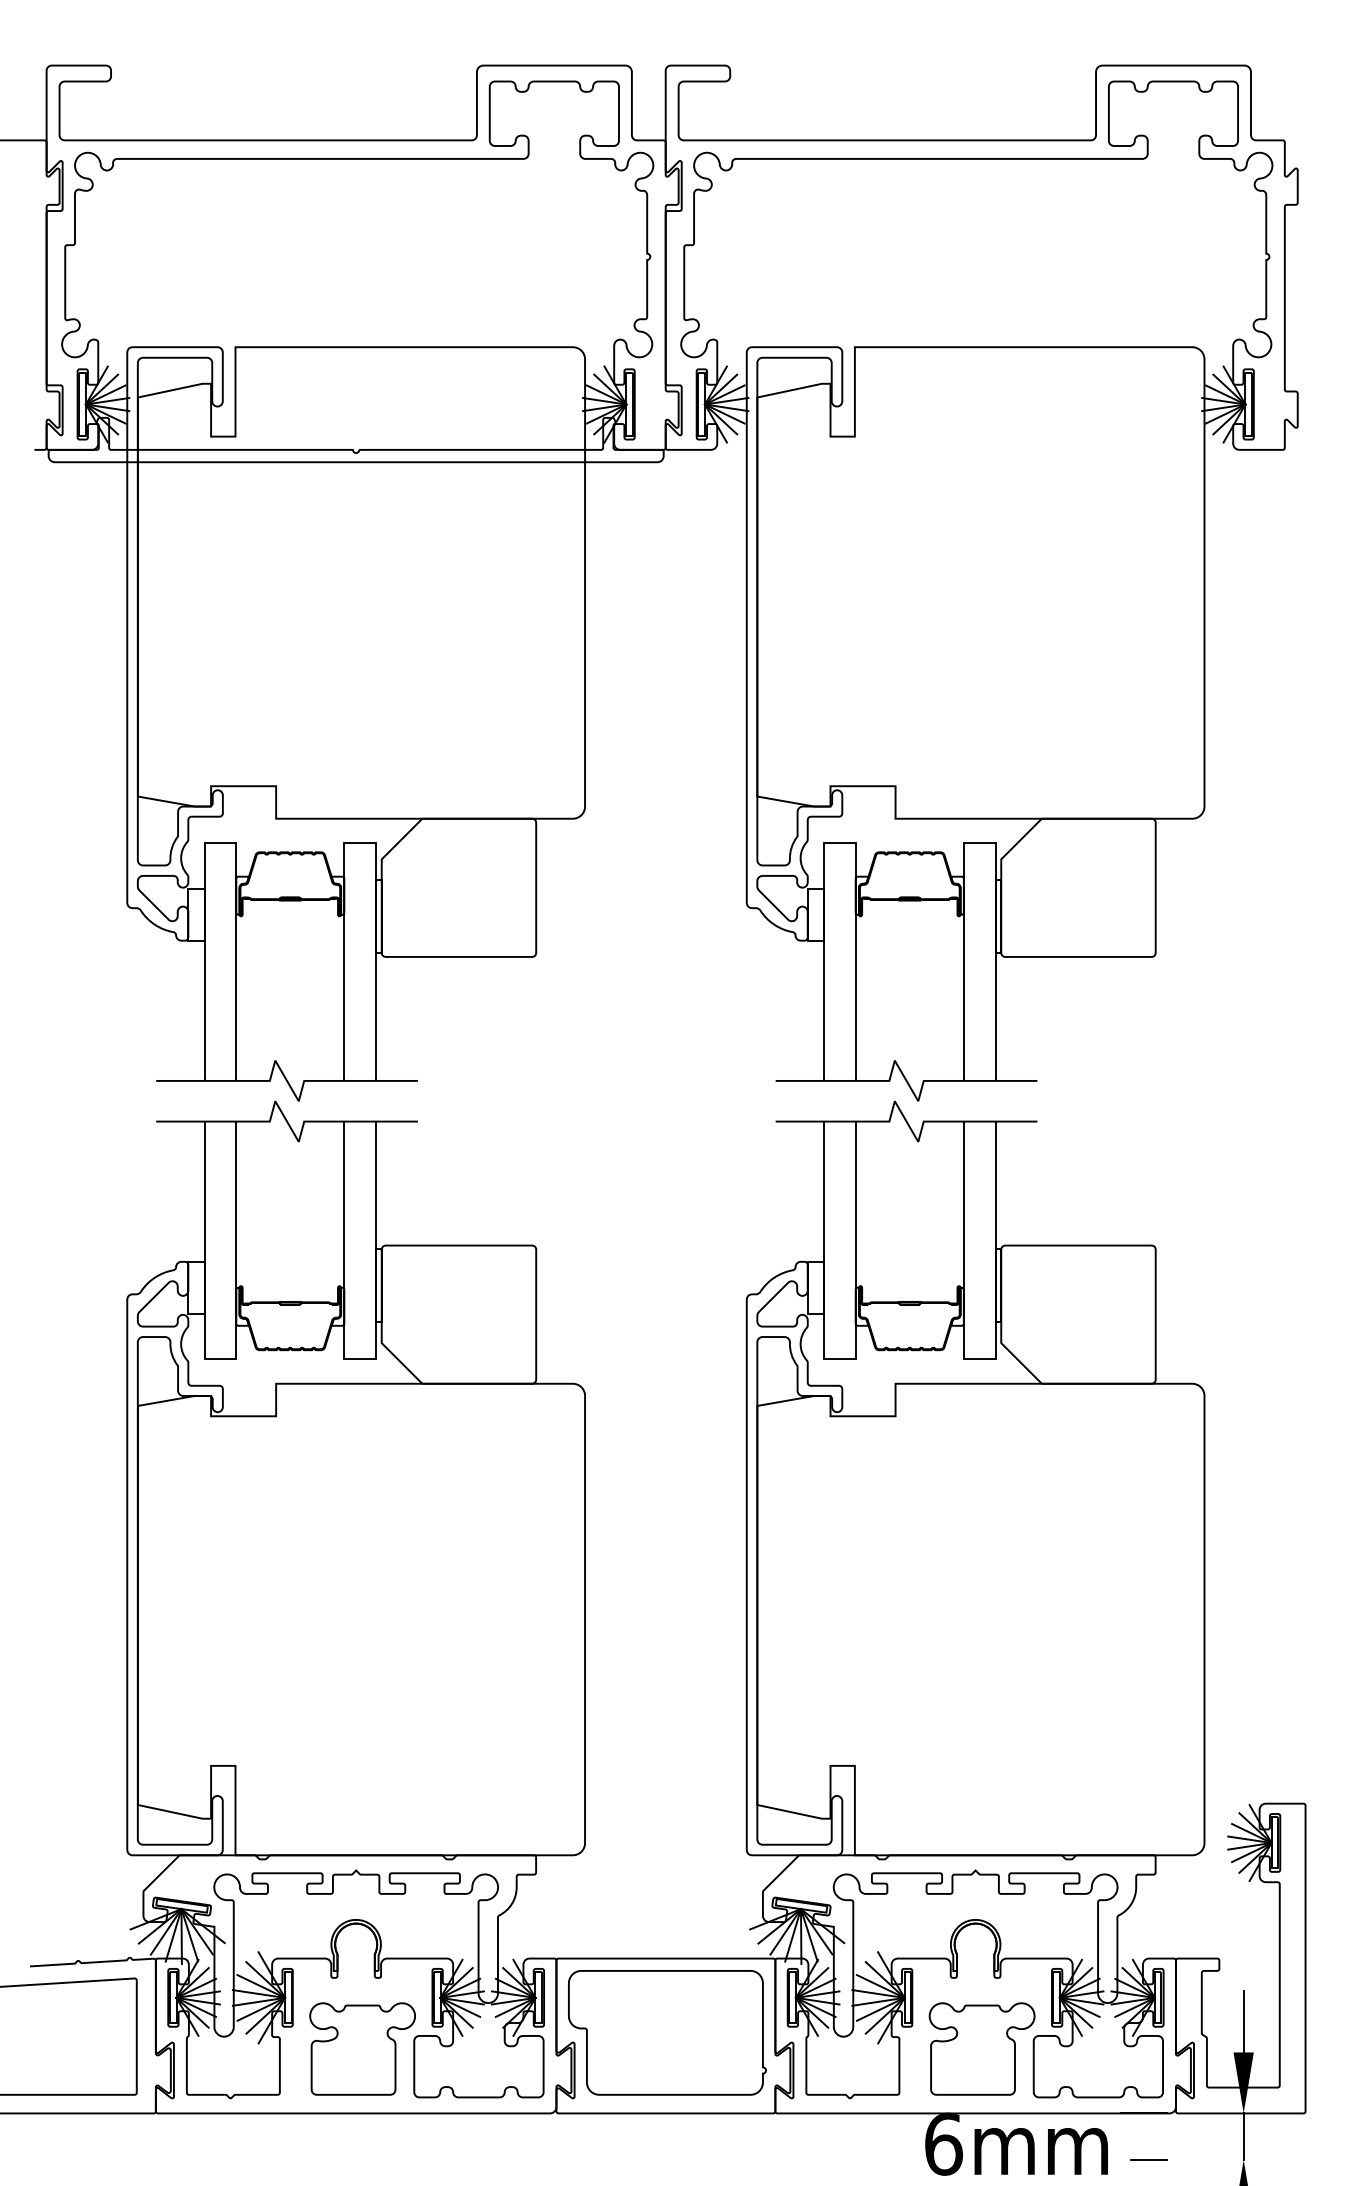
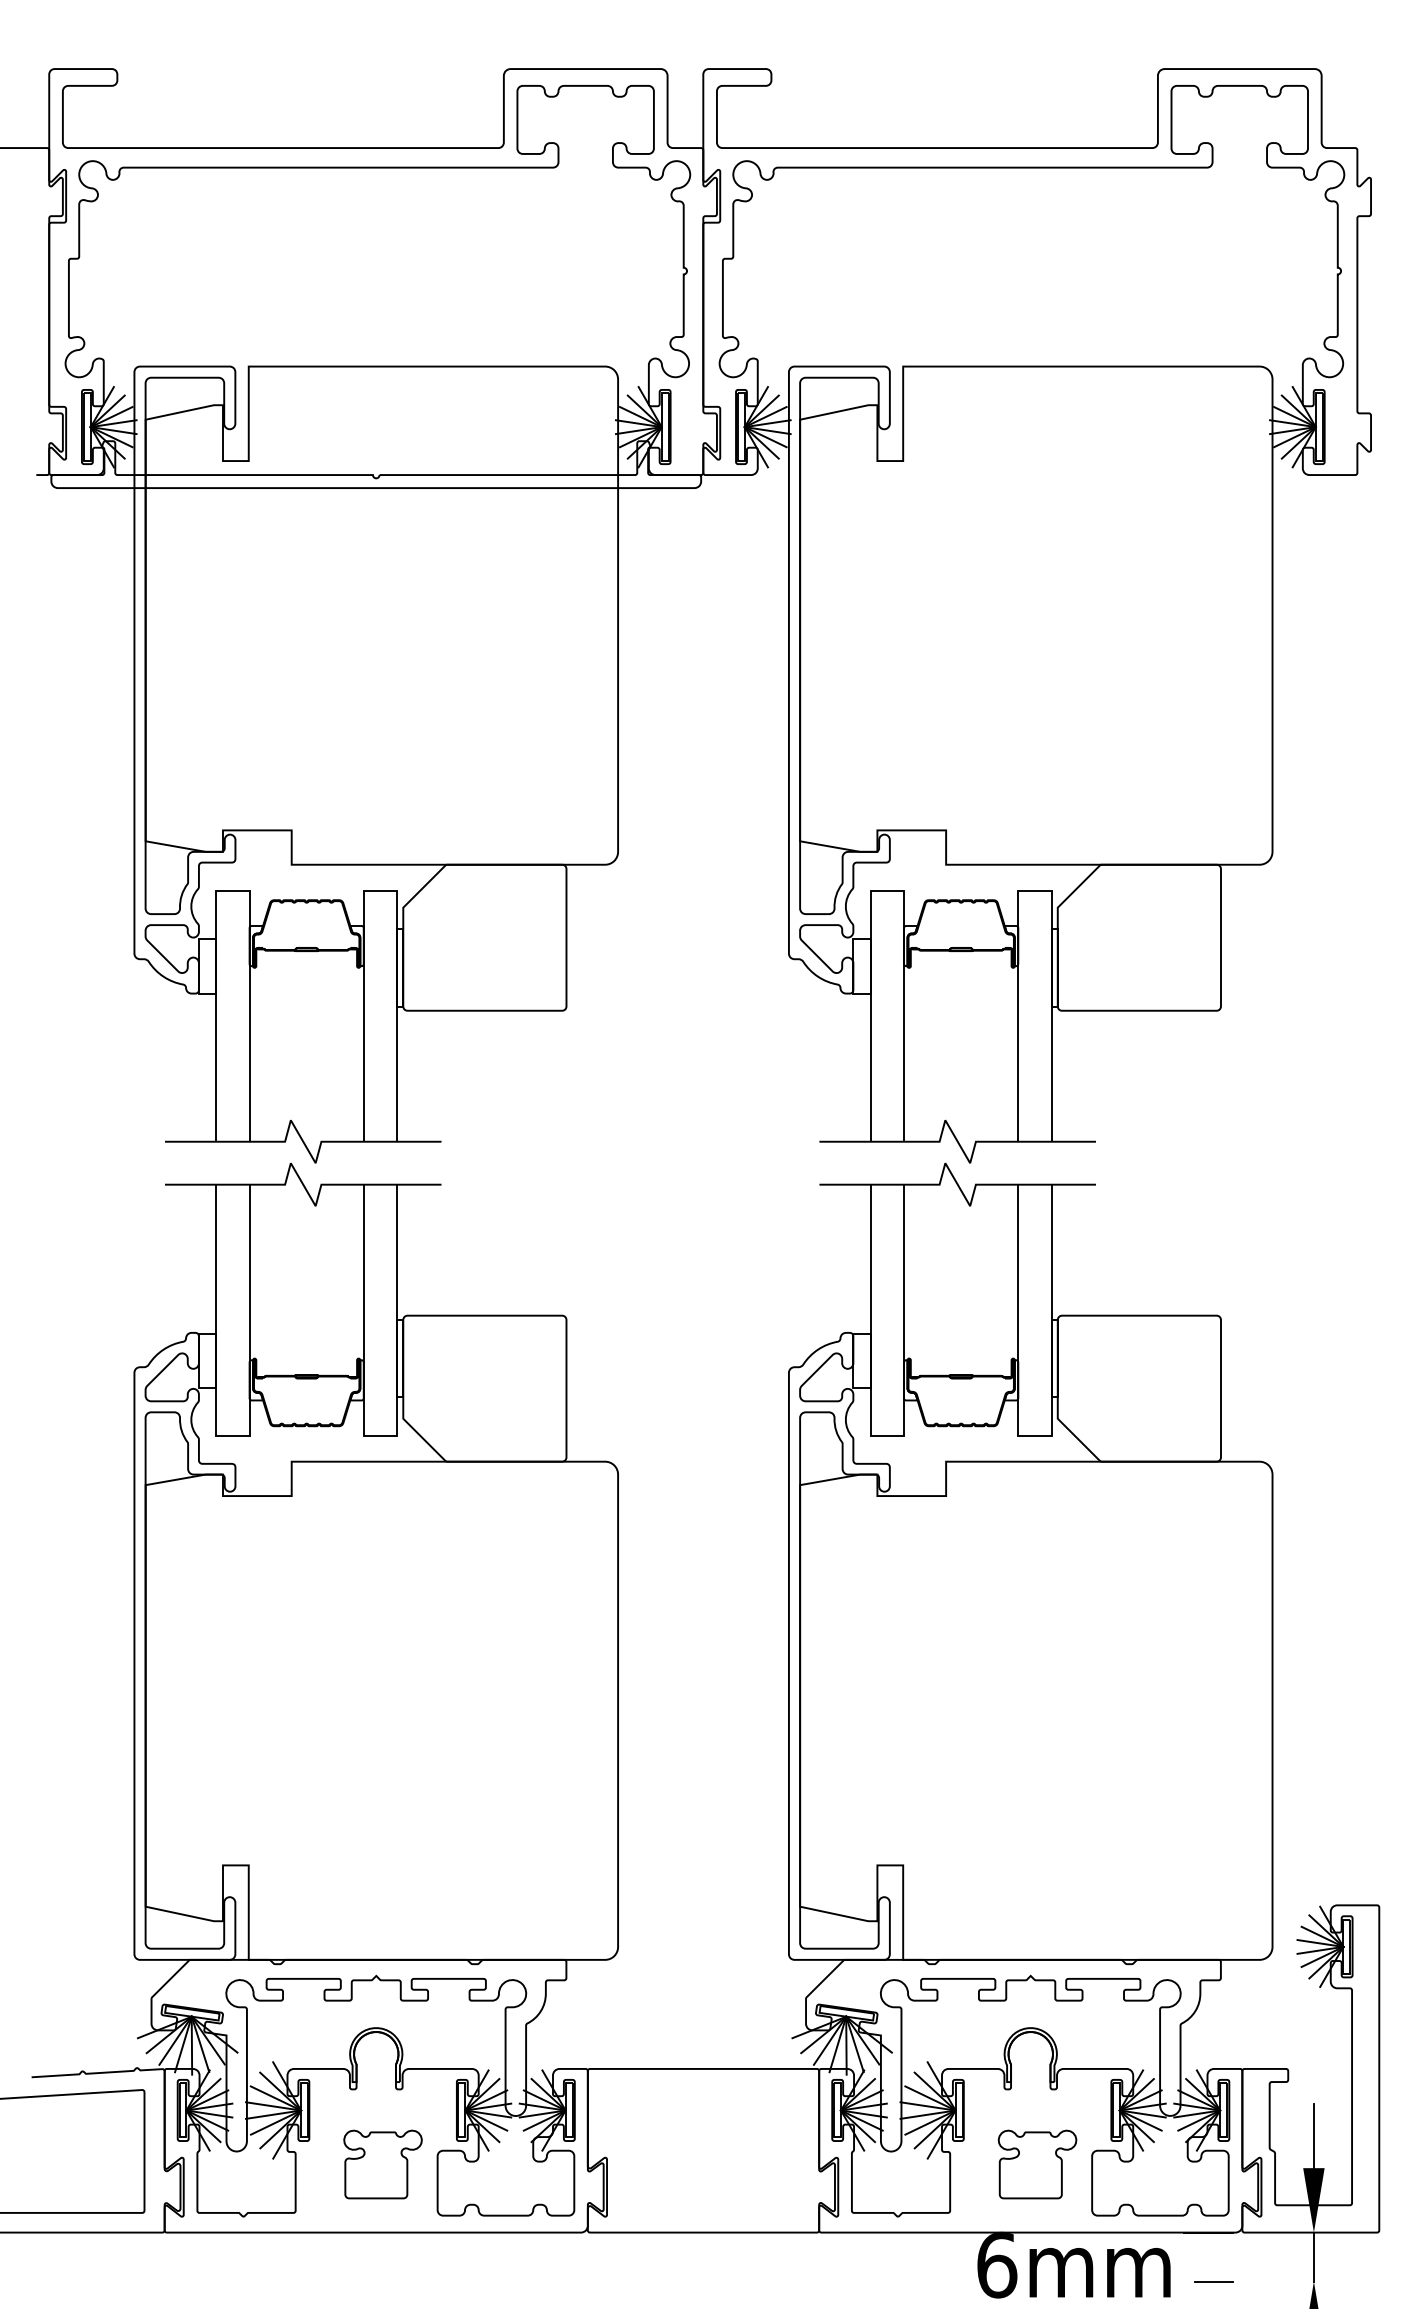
part: (667, 2032) -> (705, 2147), removed
part: (362, 2048) -> (382, 2163), size x0.7
part: (981, 2048) -> (1036, 2163), size x0.7

